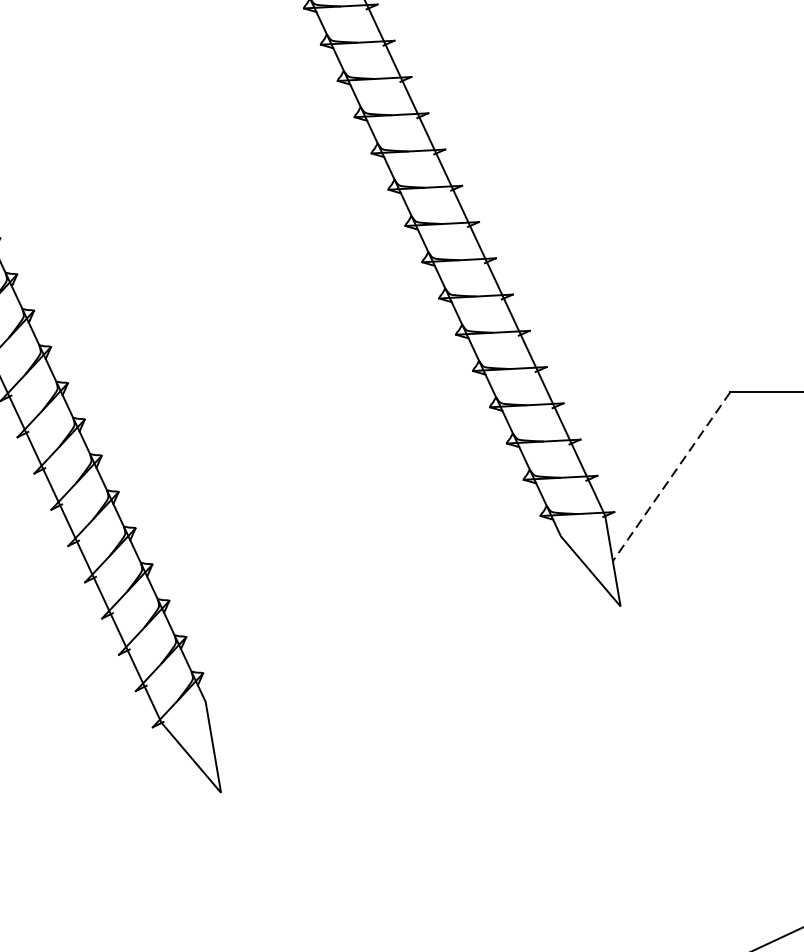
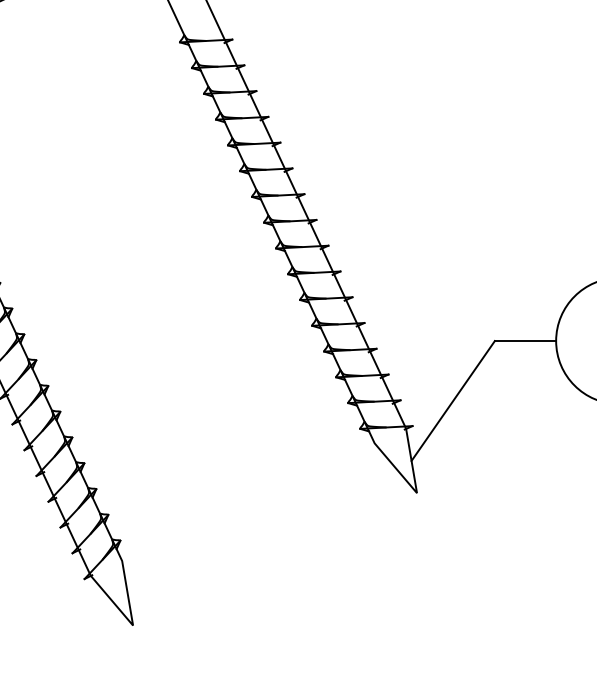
line: (670, 477) -> (452, 401), dashed -> solid

